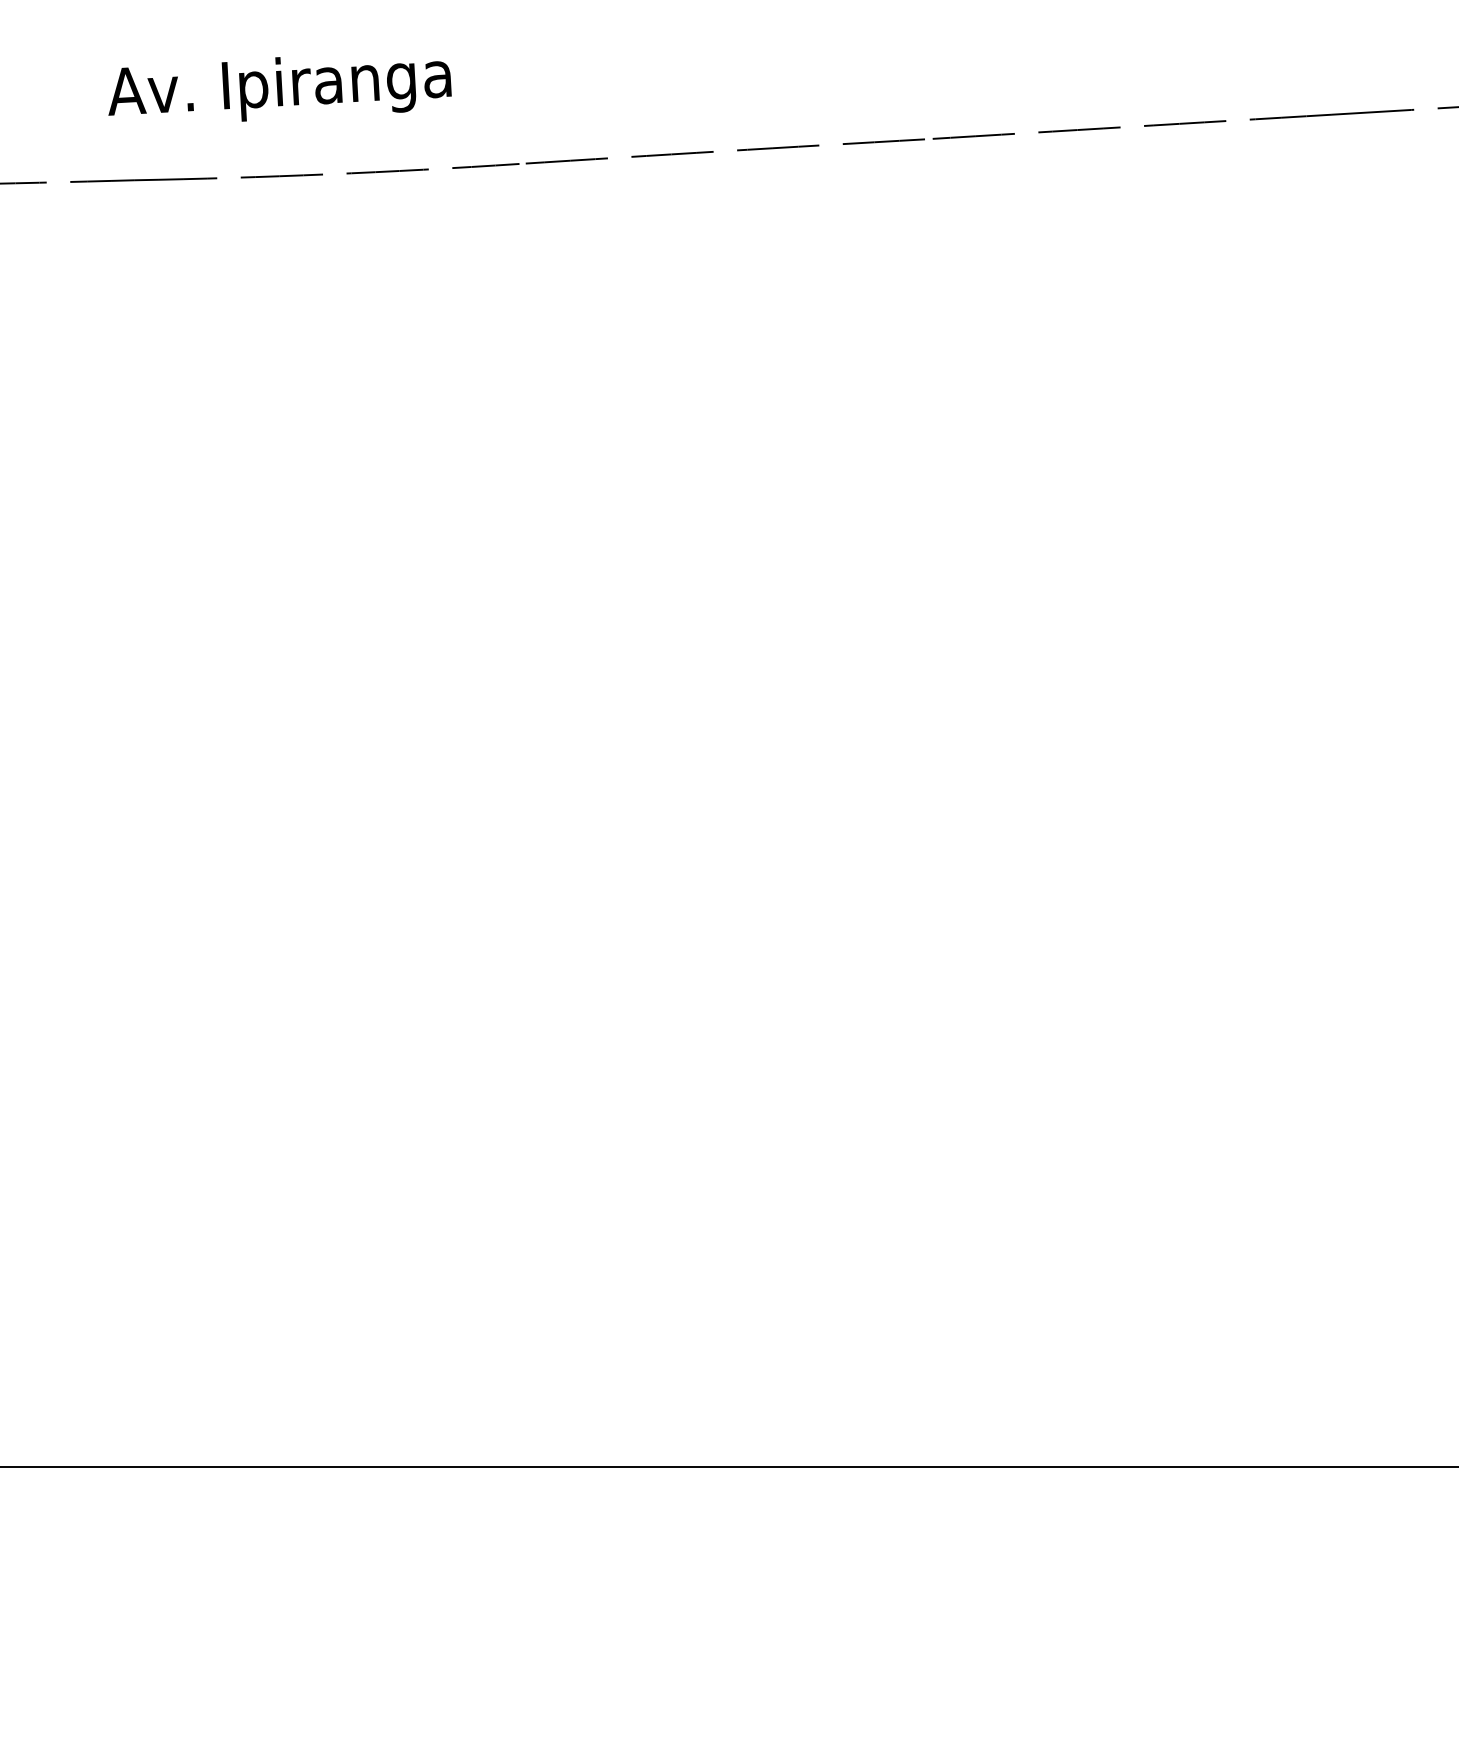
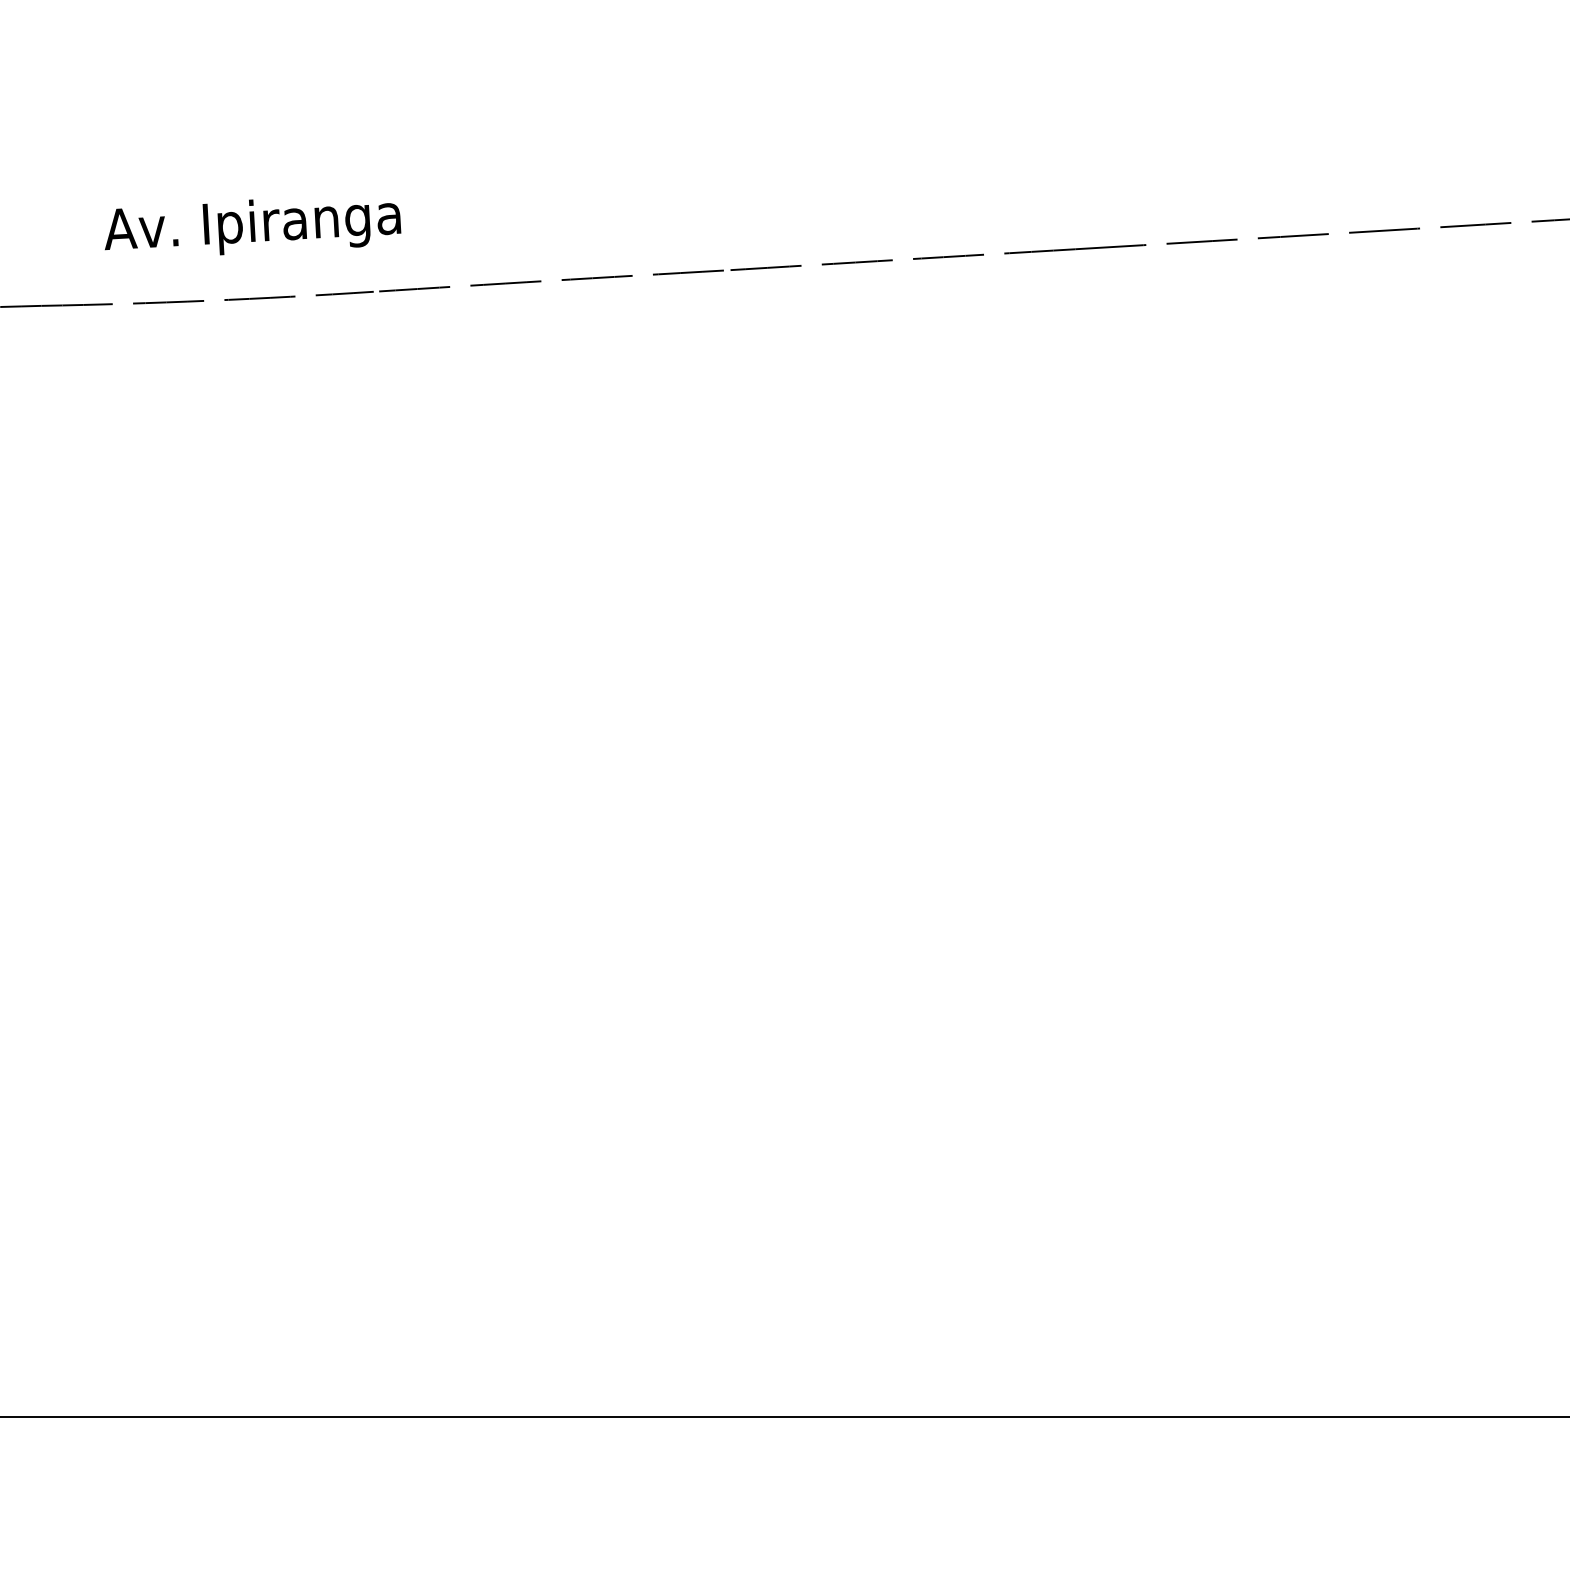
text: (280, 89) -> (253, 227), moved

